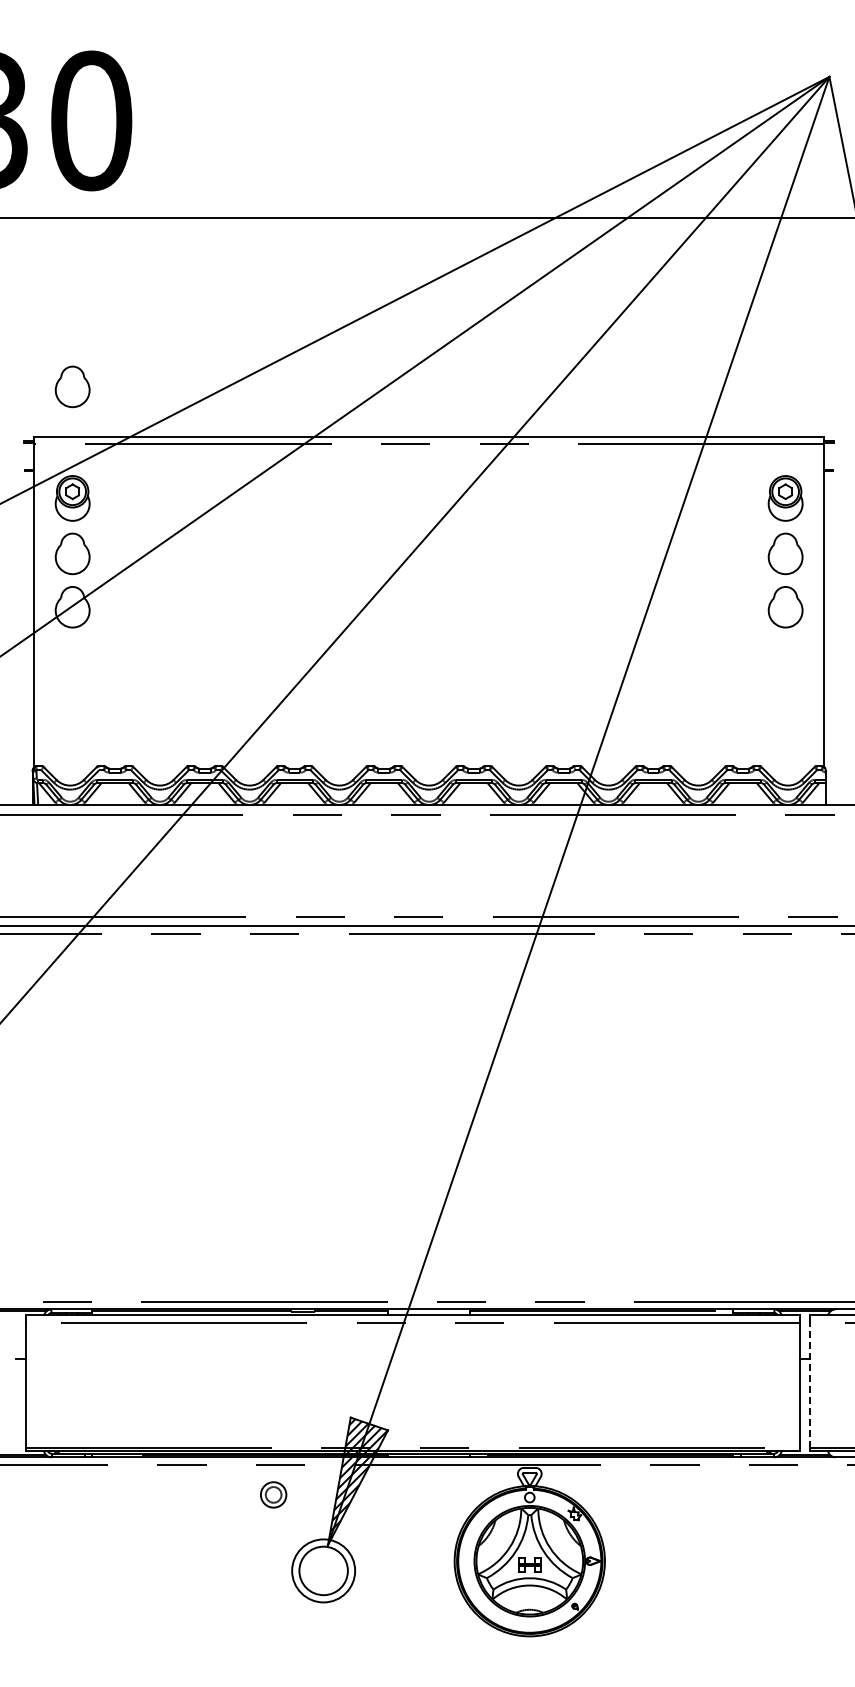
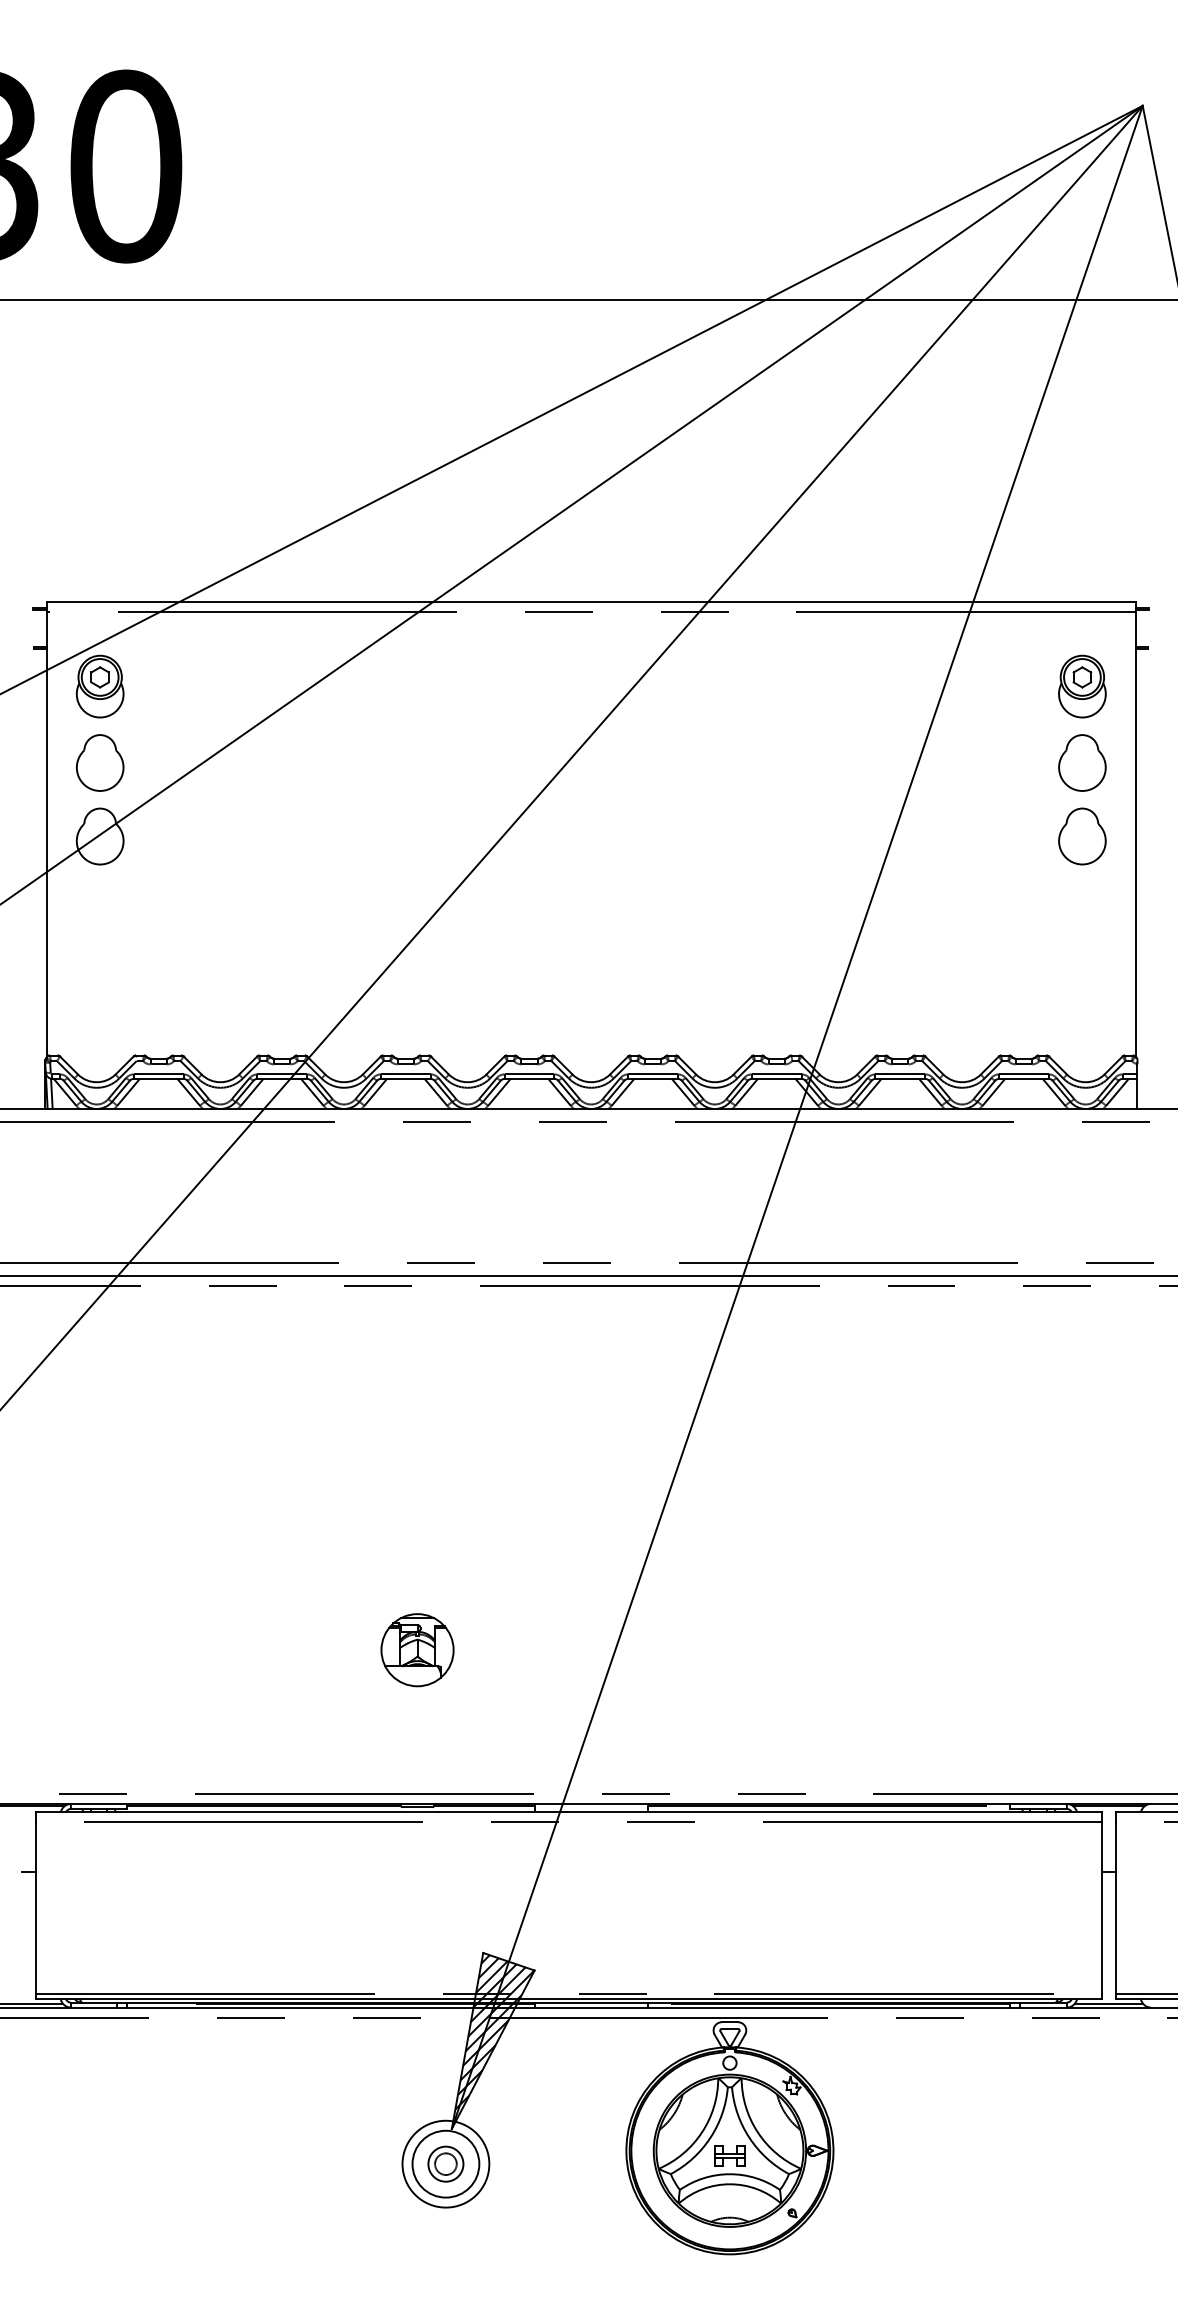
part: (72, 386) -> (99, 532), removed
part: (303, 1197) -> (418, 1649), added
line: (809, 1384) -> (1115, 1907), dashed -> solid
part: (273, 1494) -> (445, 2163), moved

